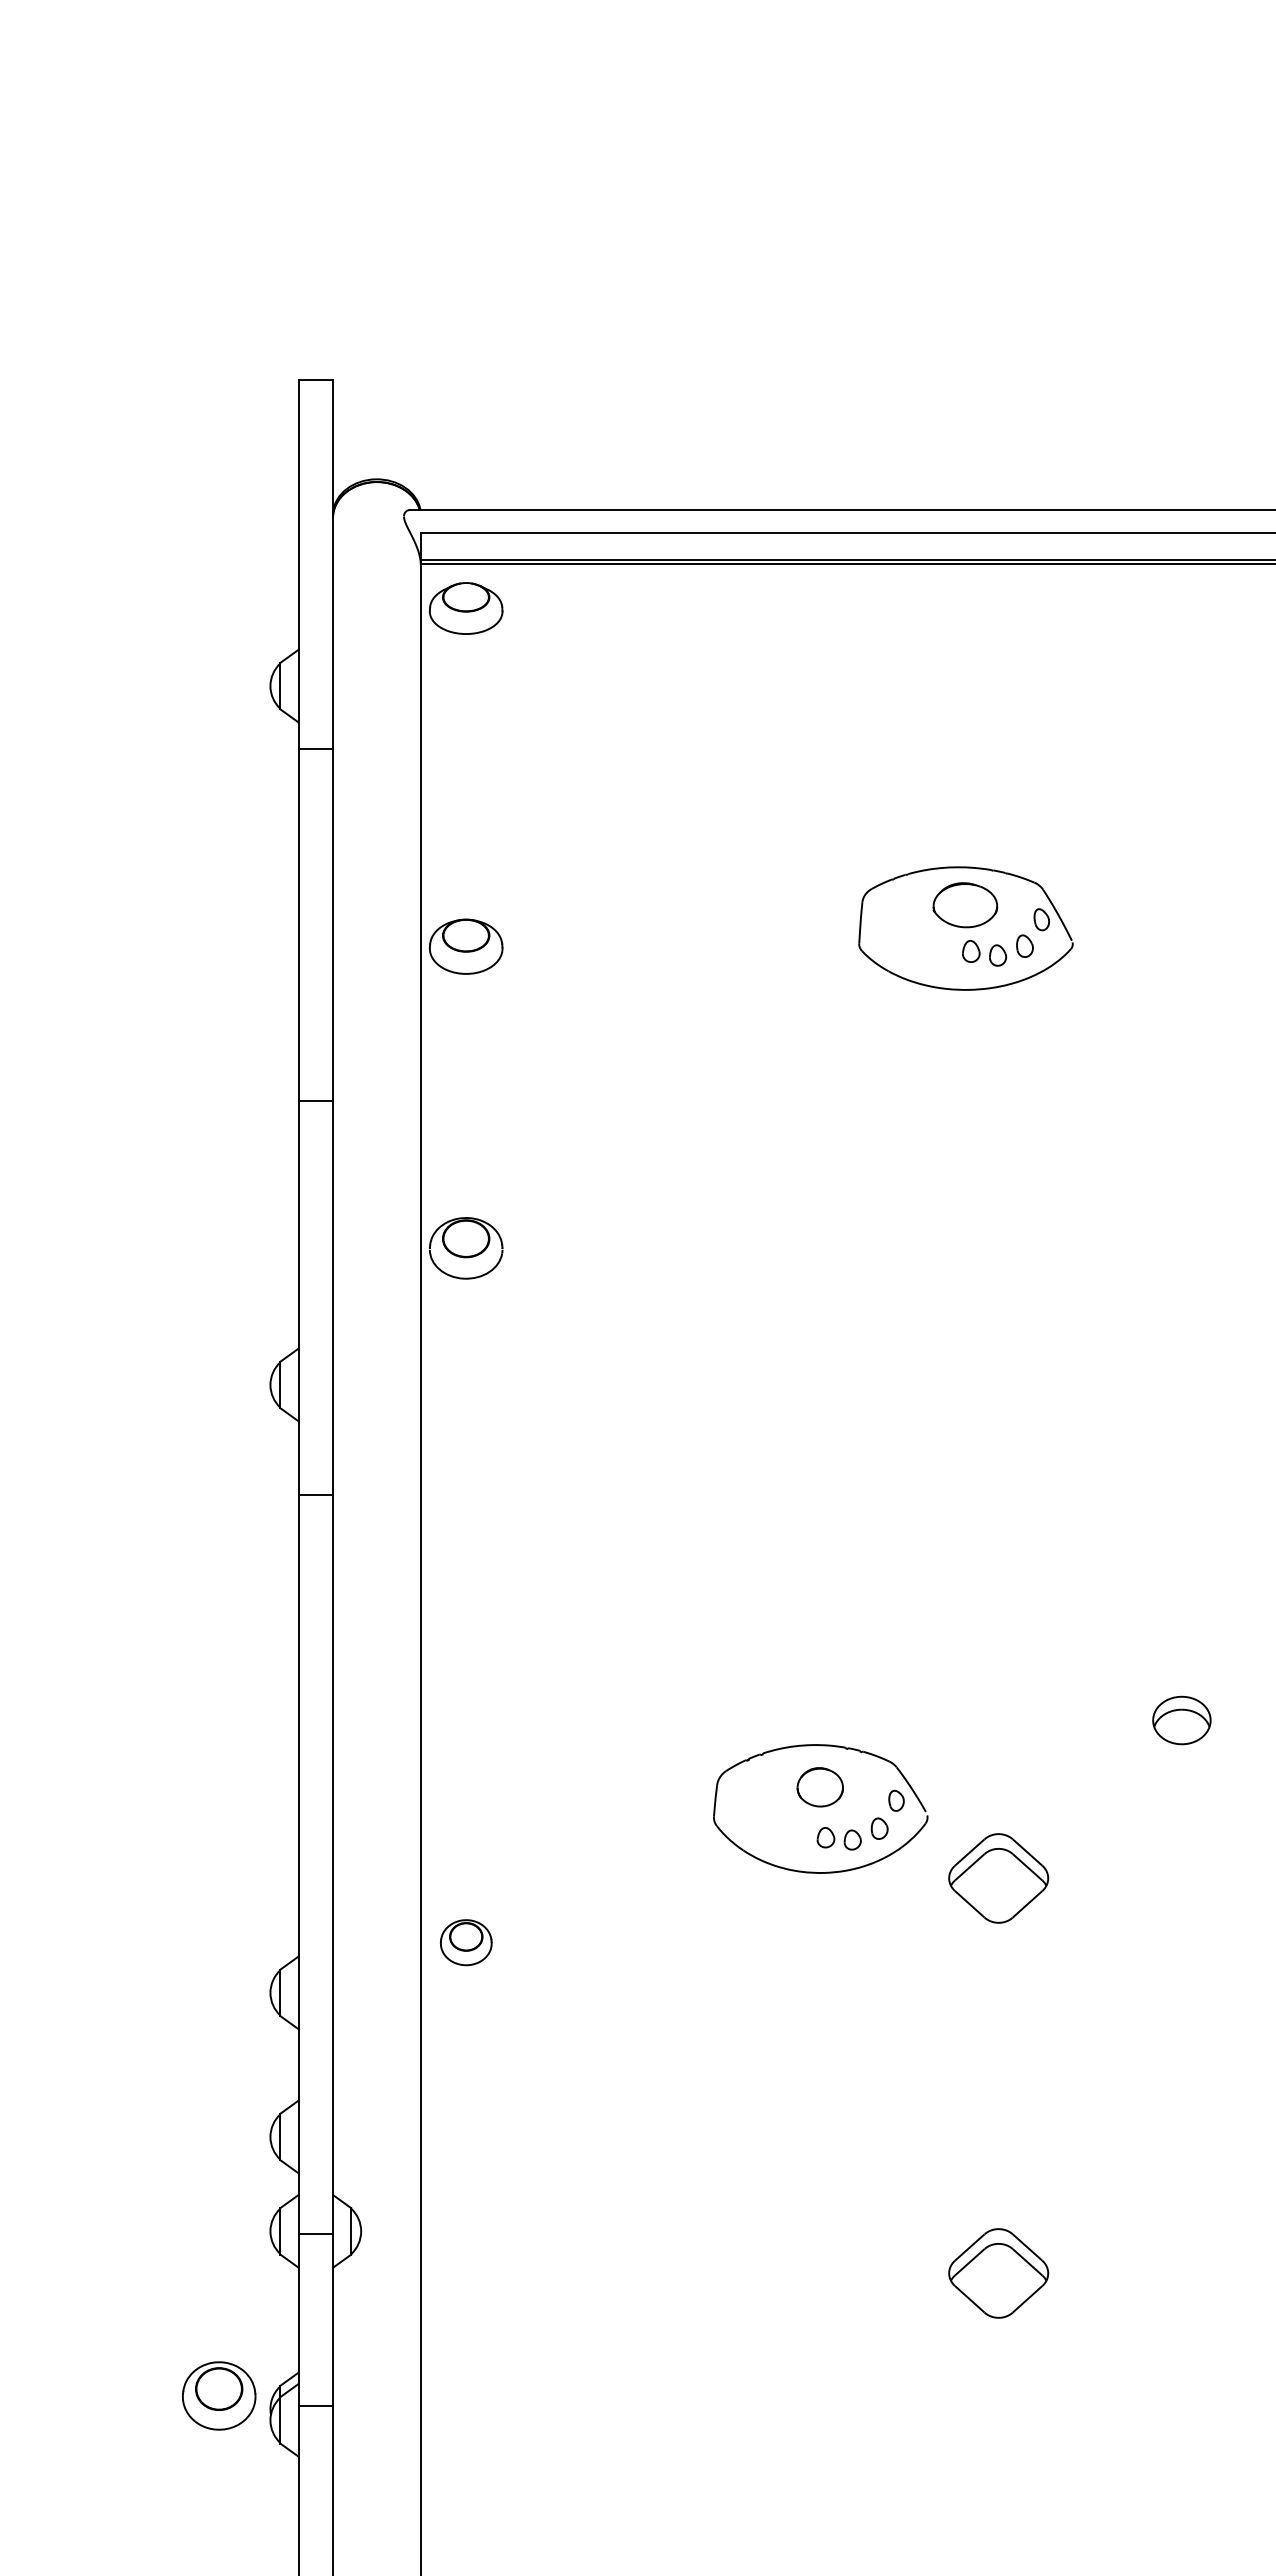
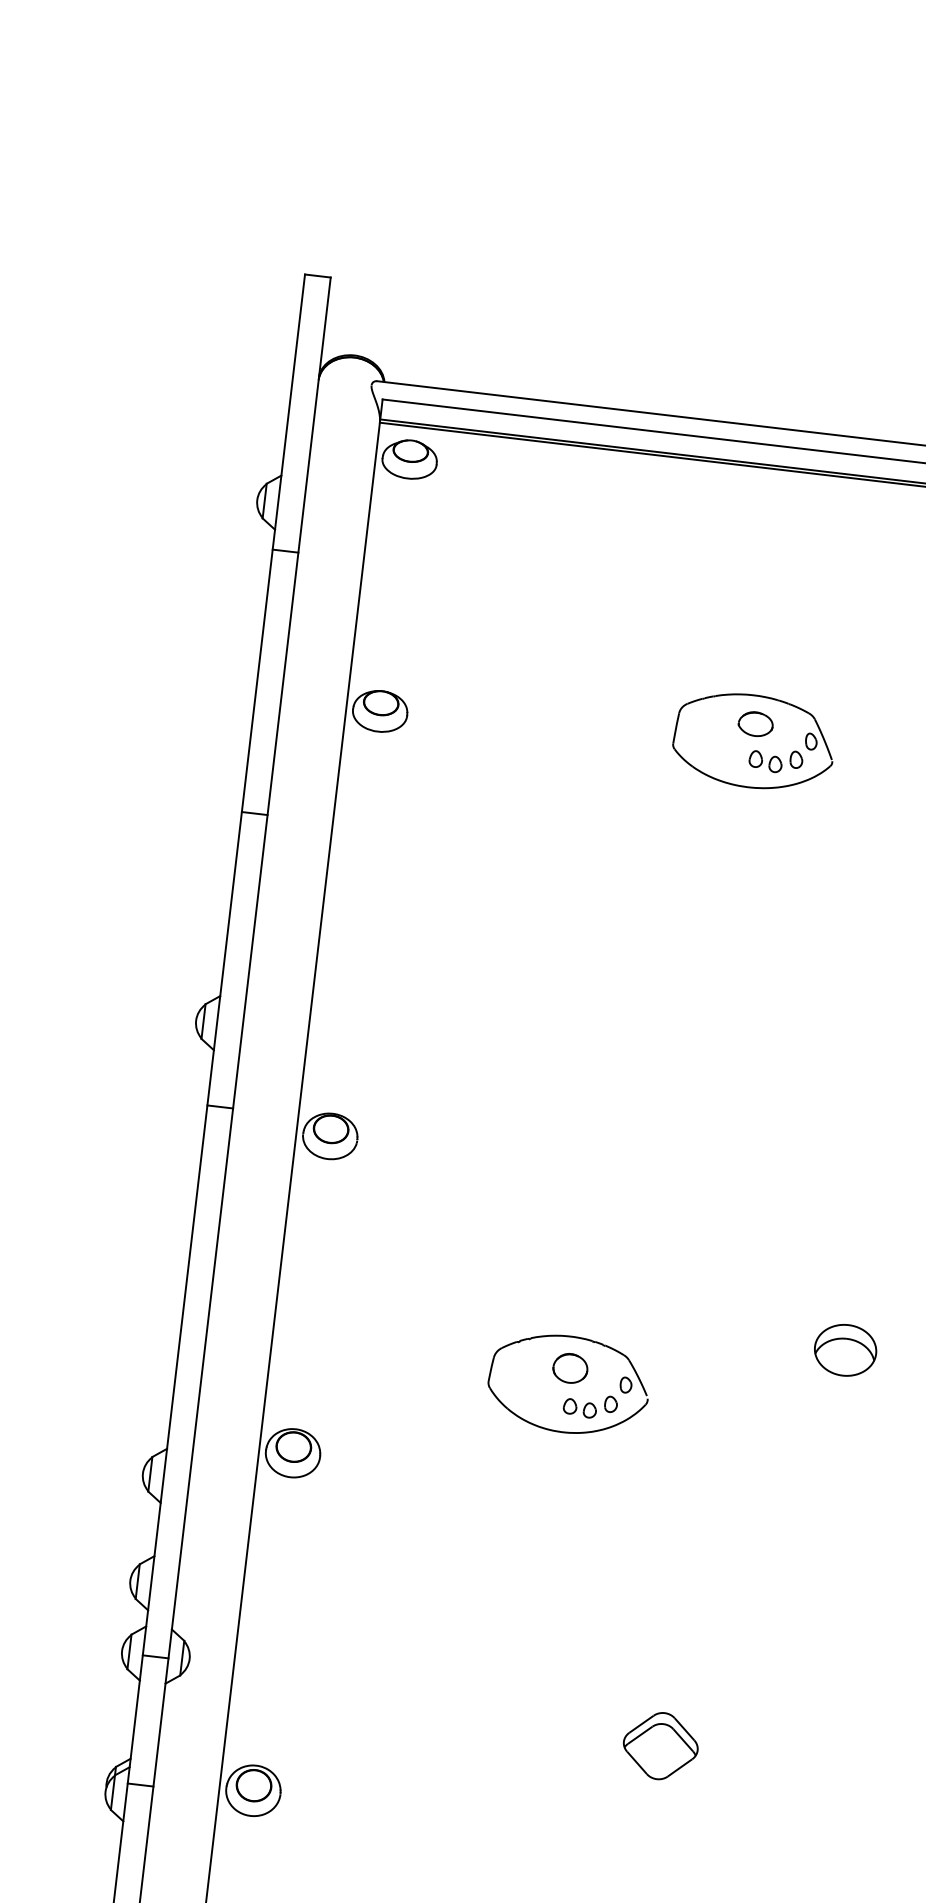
part: (965, 904) -> (755, 723), size x0.71
part: (466, 1248) -> (330, 1136), moved
part: (1181, 1720) -> (845, 1350), size x1.43
part: (998, 1878) -> (695, 1451), removed
part: (466, 1942) -> (293, 1453), size x1.43
part: (219, 2395) -> (253, 1790), moved

